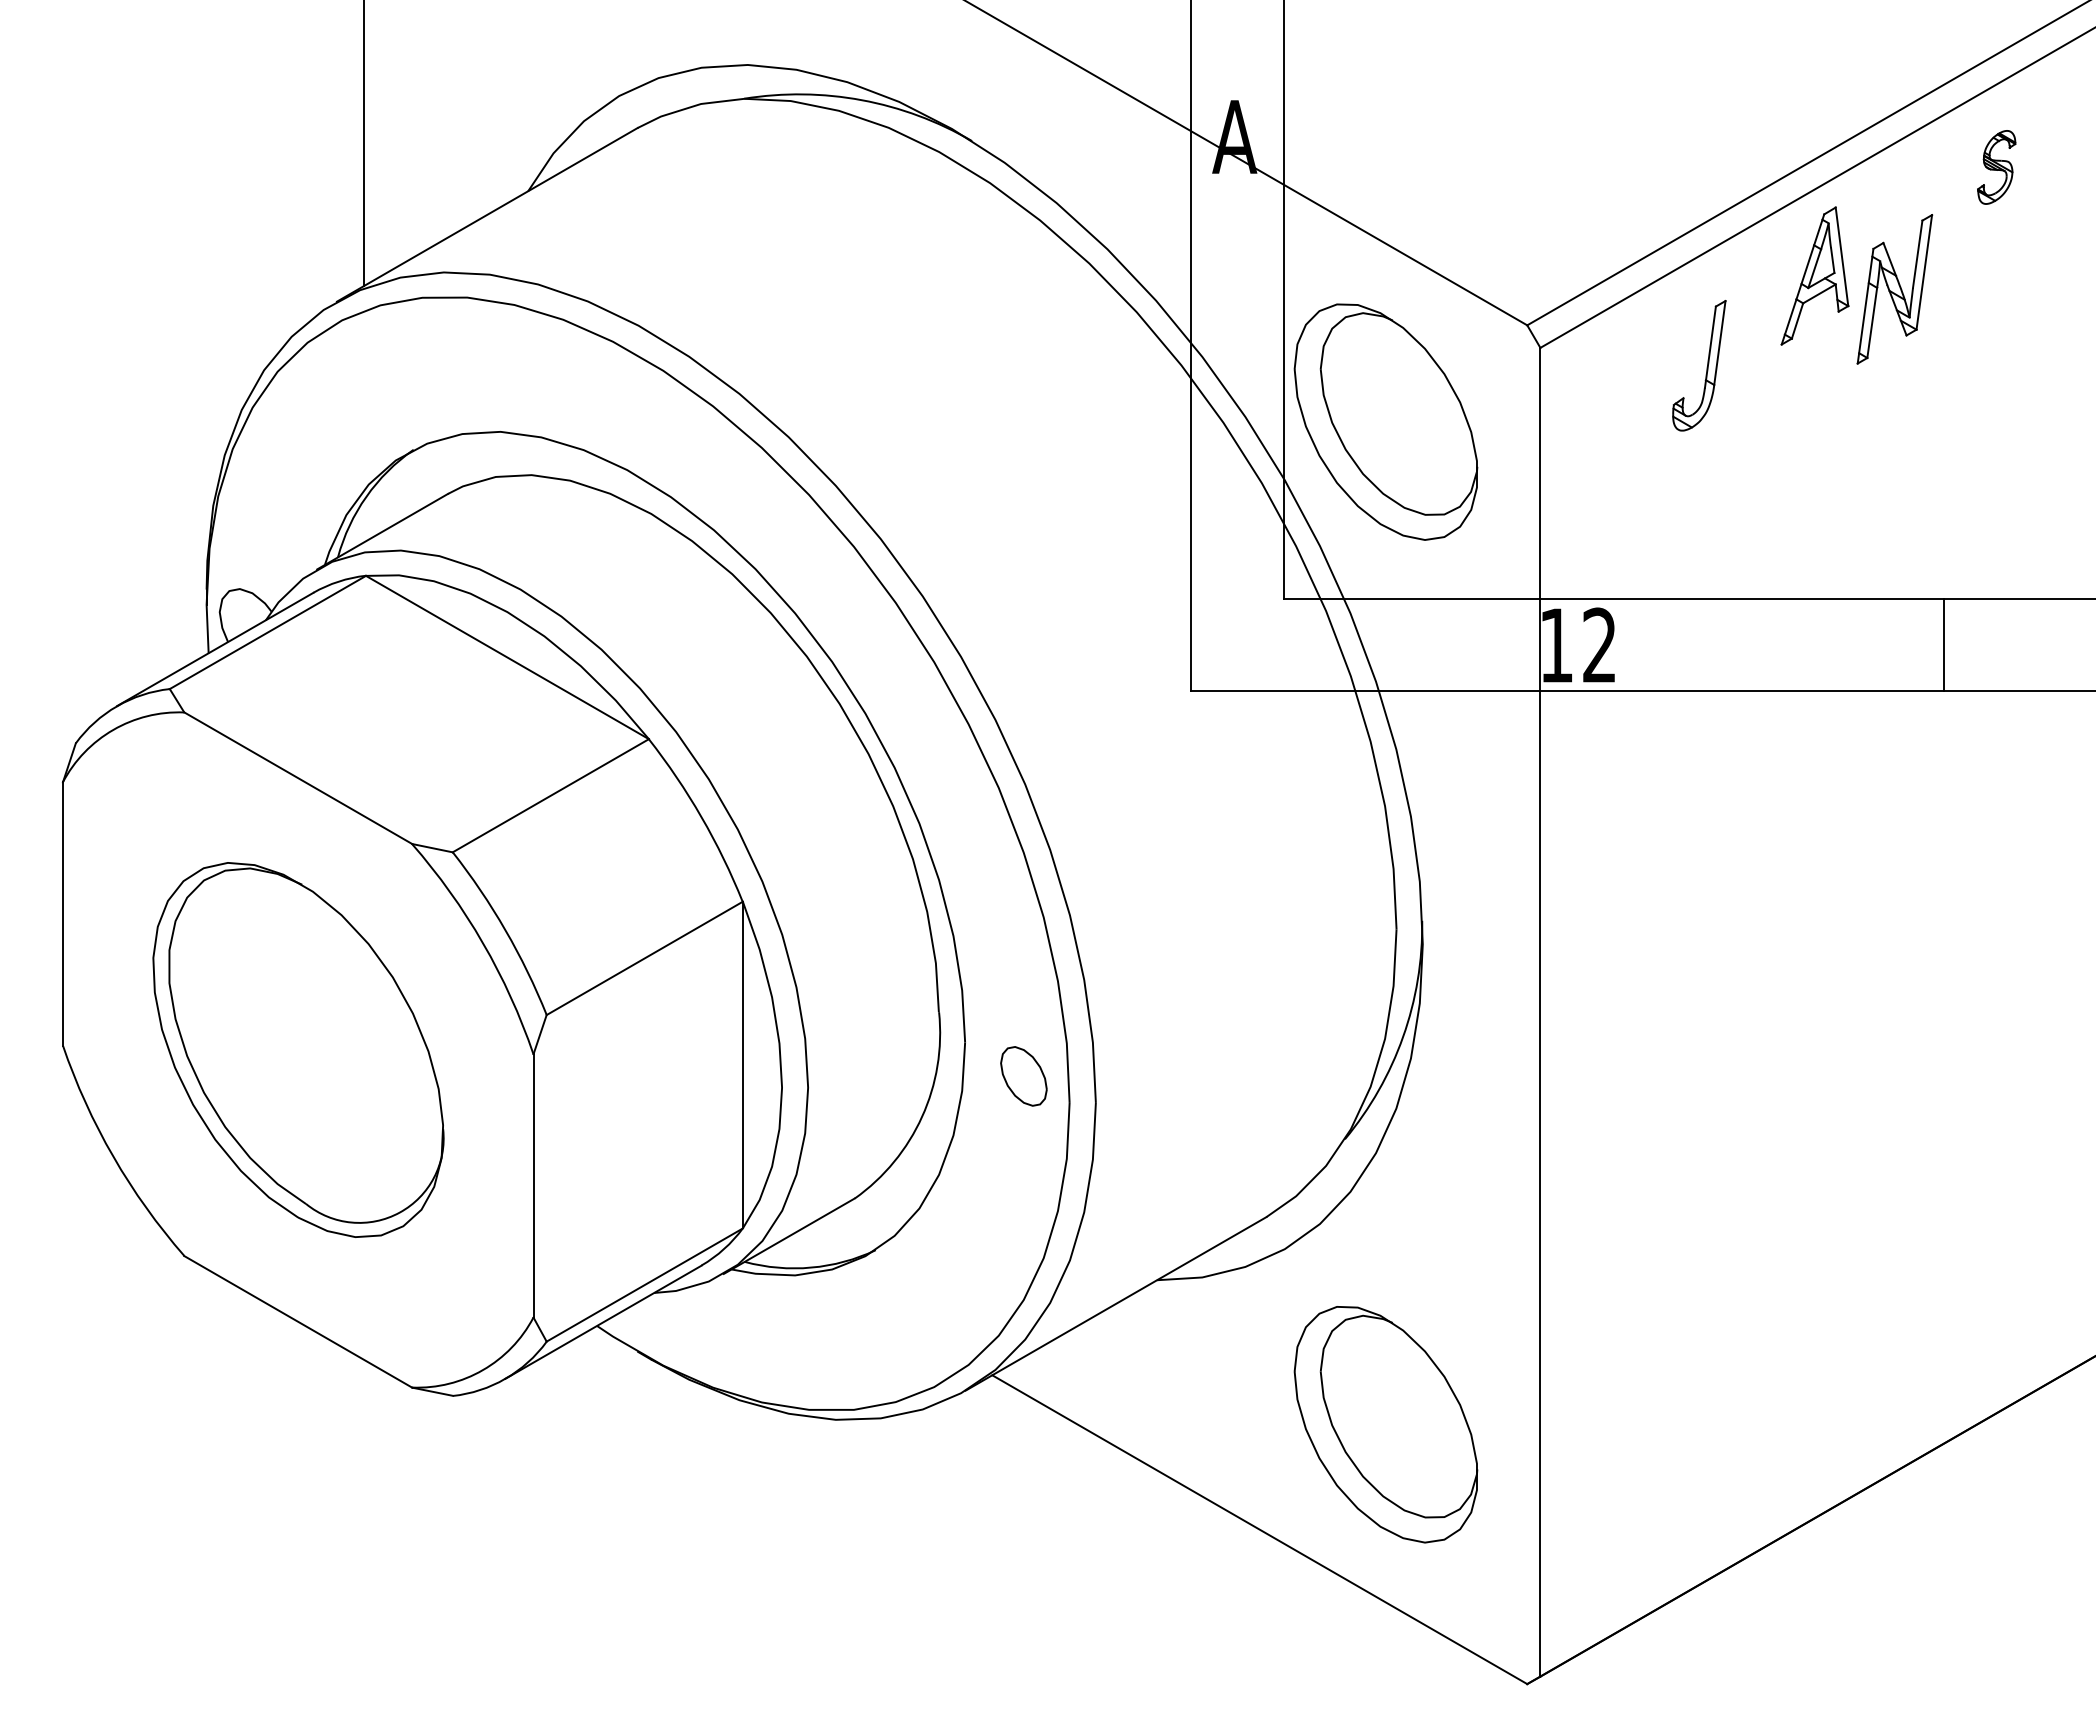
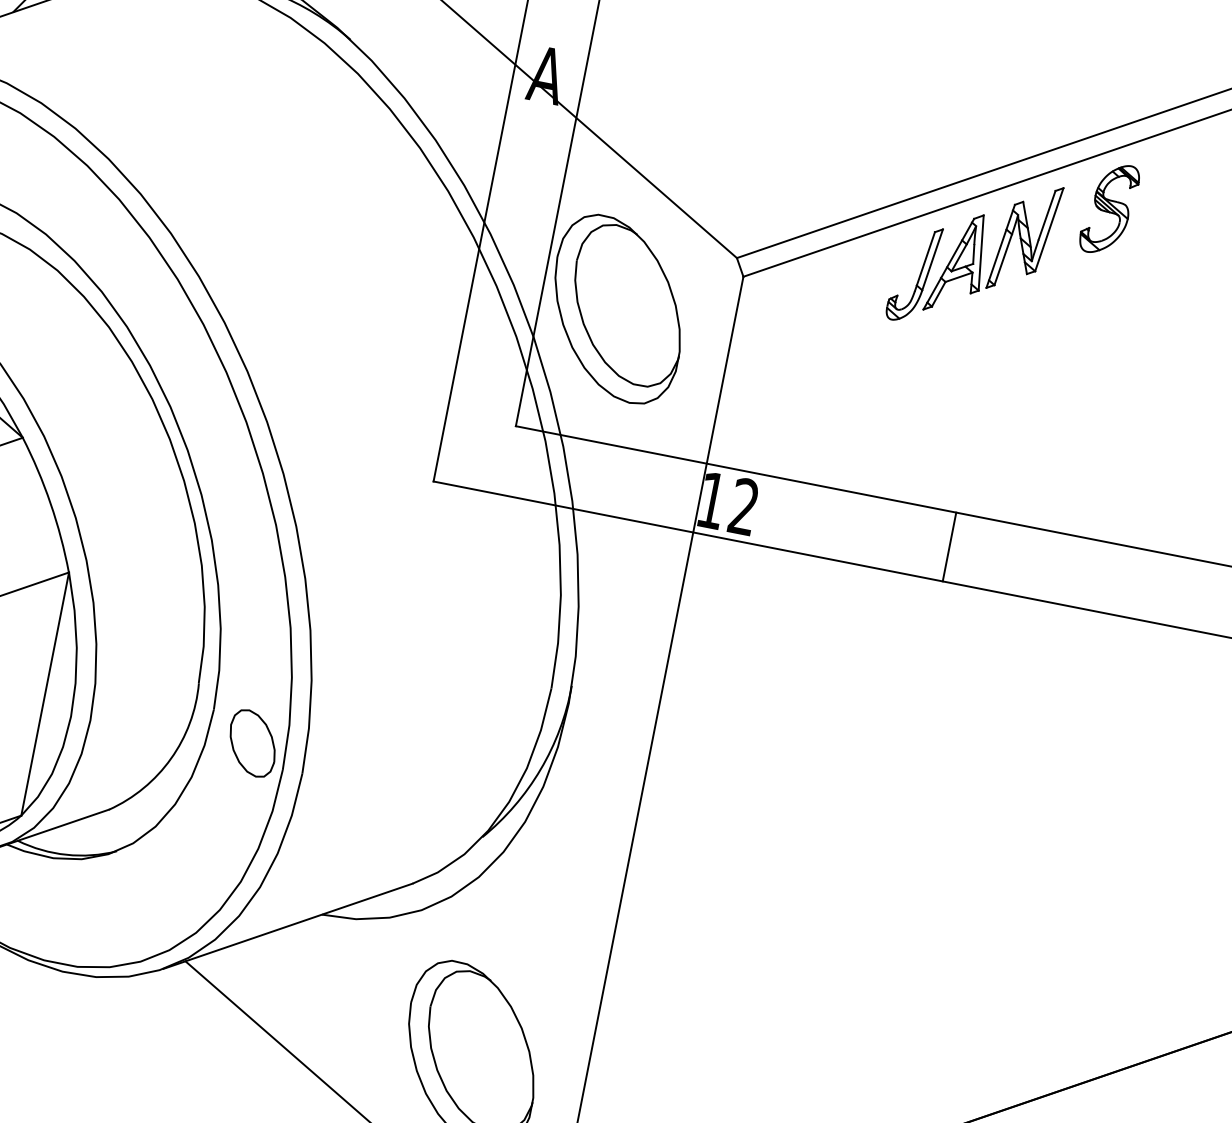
part: (1996, 167) -> (1109, 209), size x1.67
part: (1894, 289) -> (1024, 238), moved
part: (1706, 367) -> (919, 276), moved
line: (1943, 645) -> (949, 547), moved
part: (1023, 1076) -> (252, 743), size x1.43

